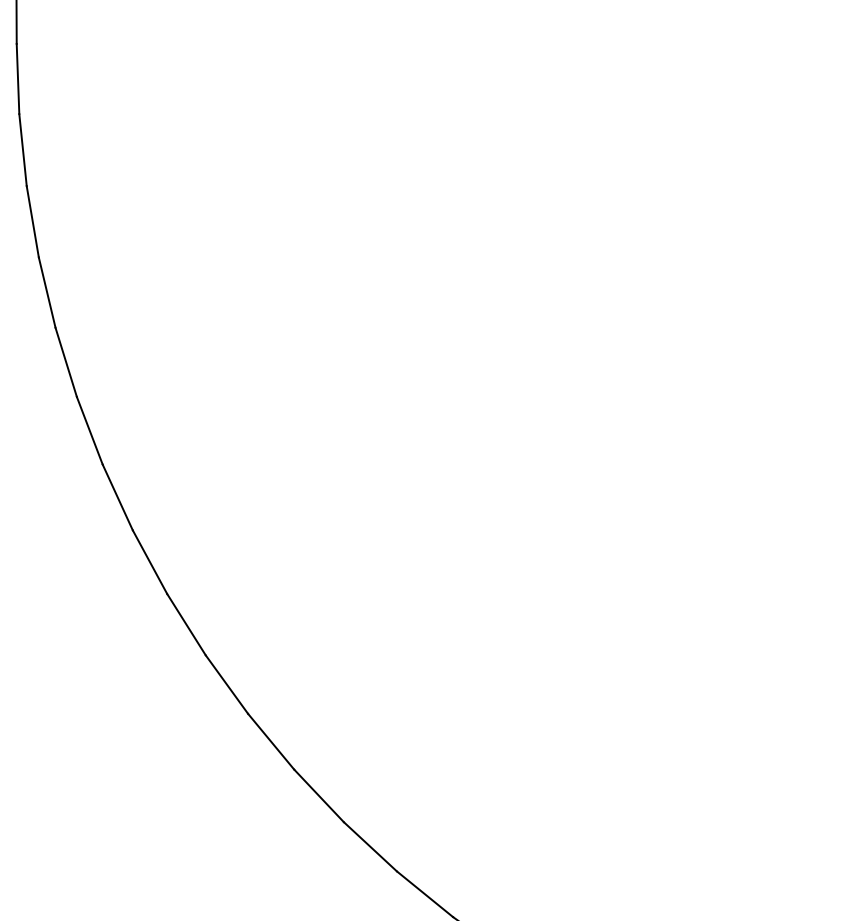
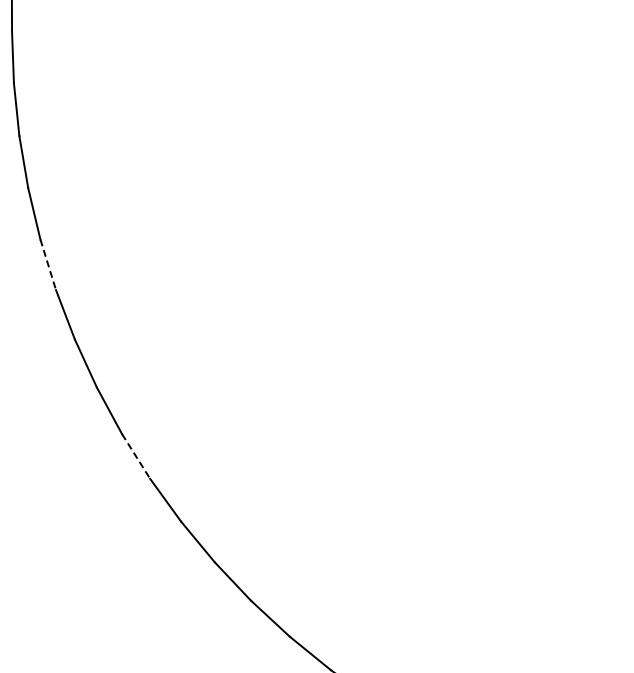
line: (66, 363) -> (48, 265), solid -> dashed
line: (187, 624) -> (136, 456), solid -> dashed

